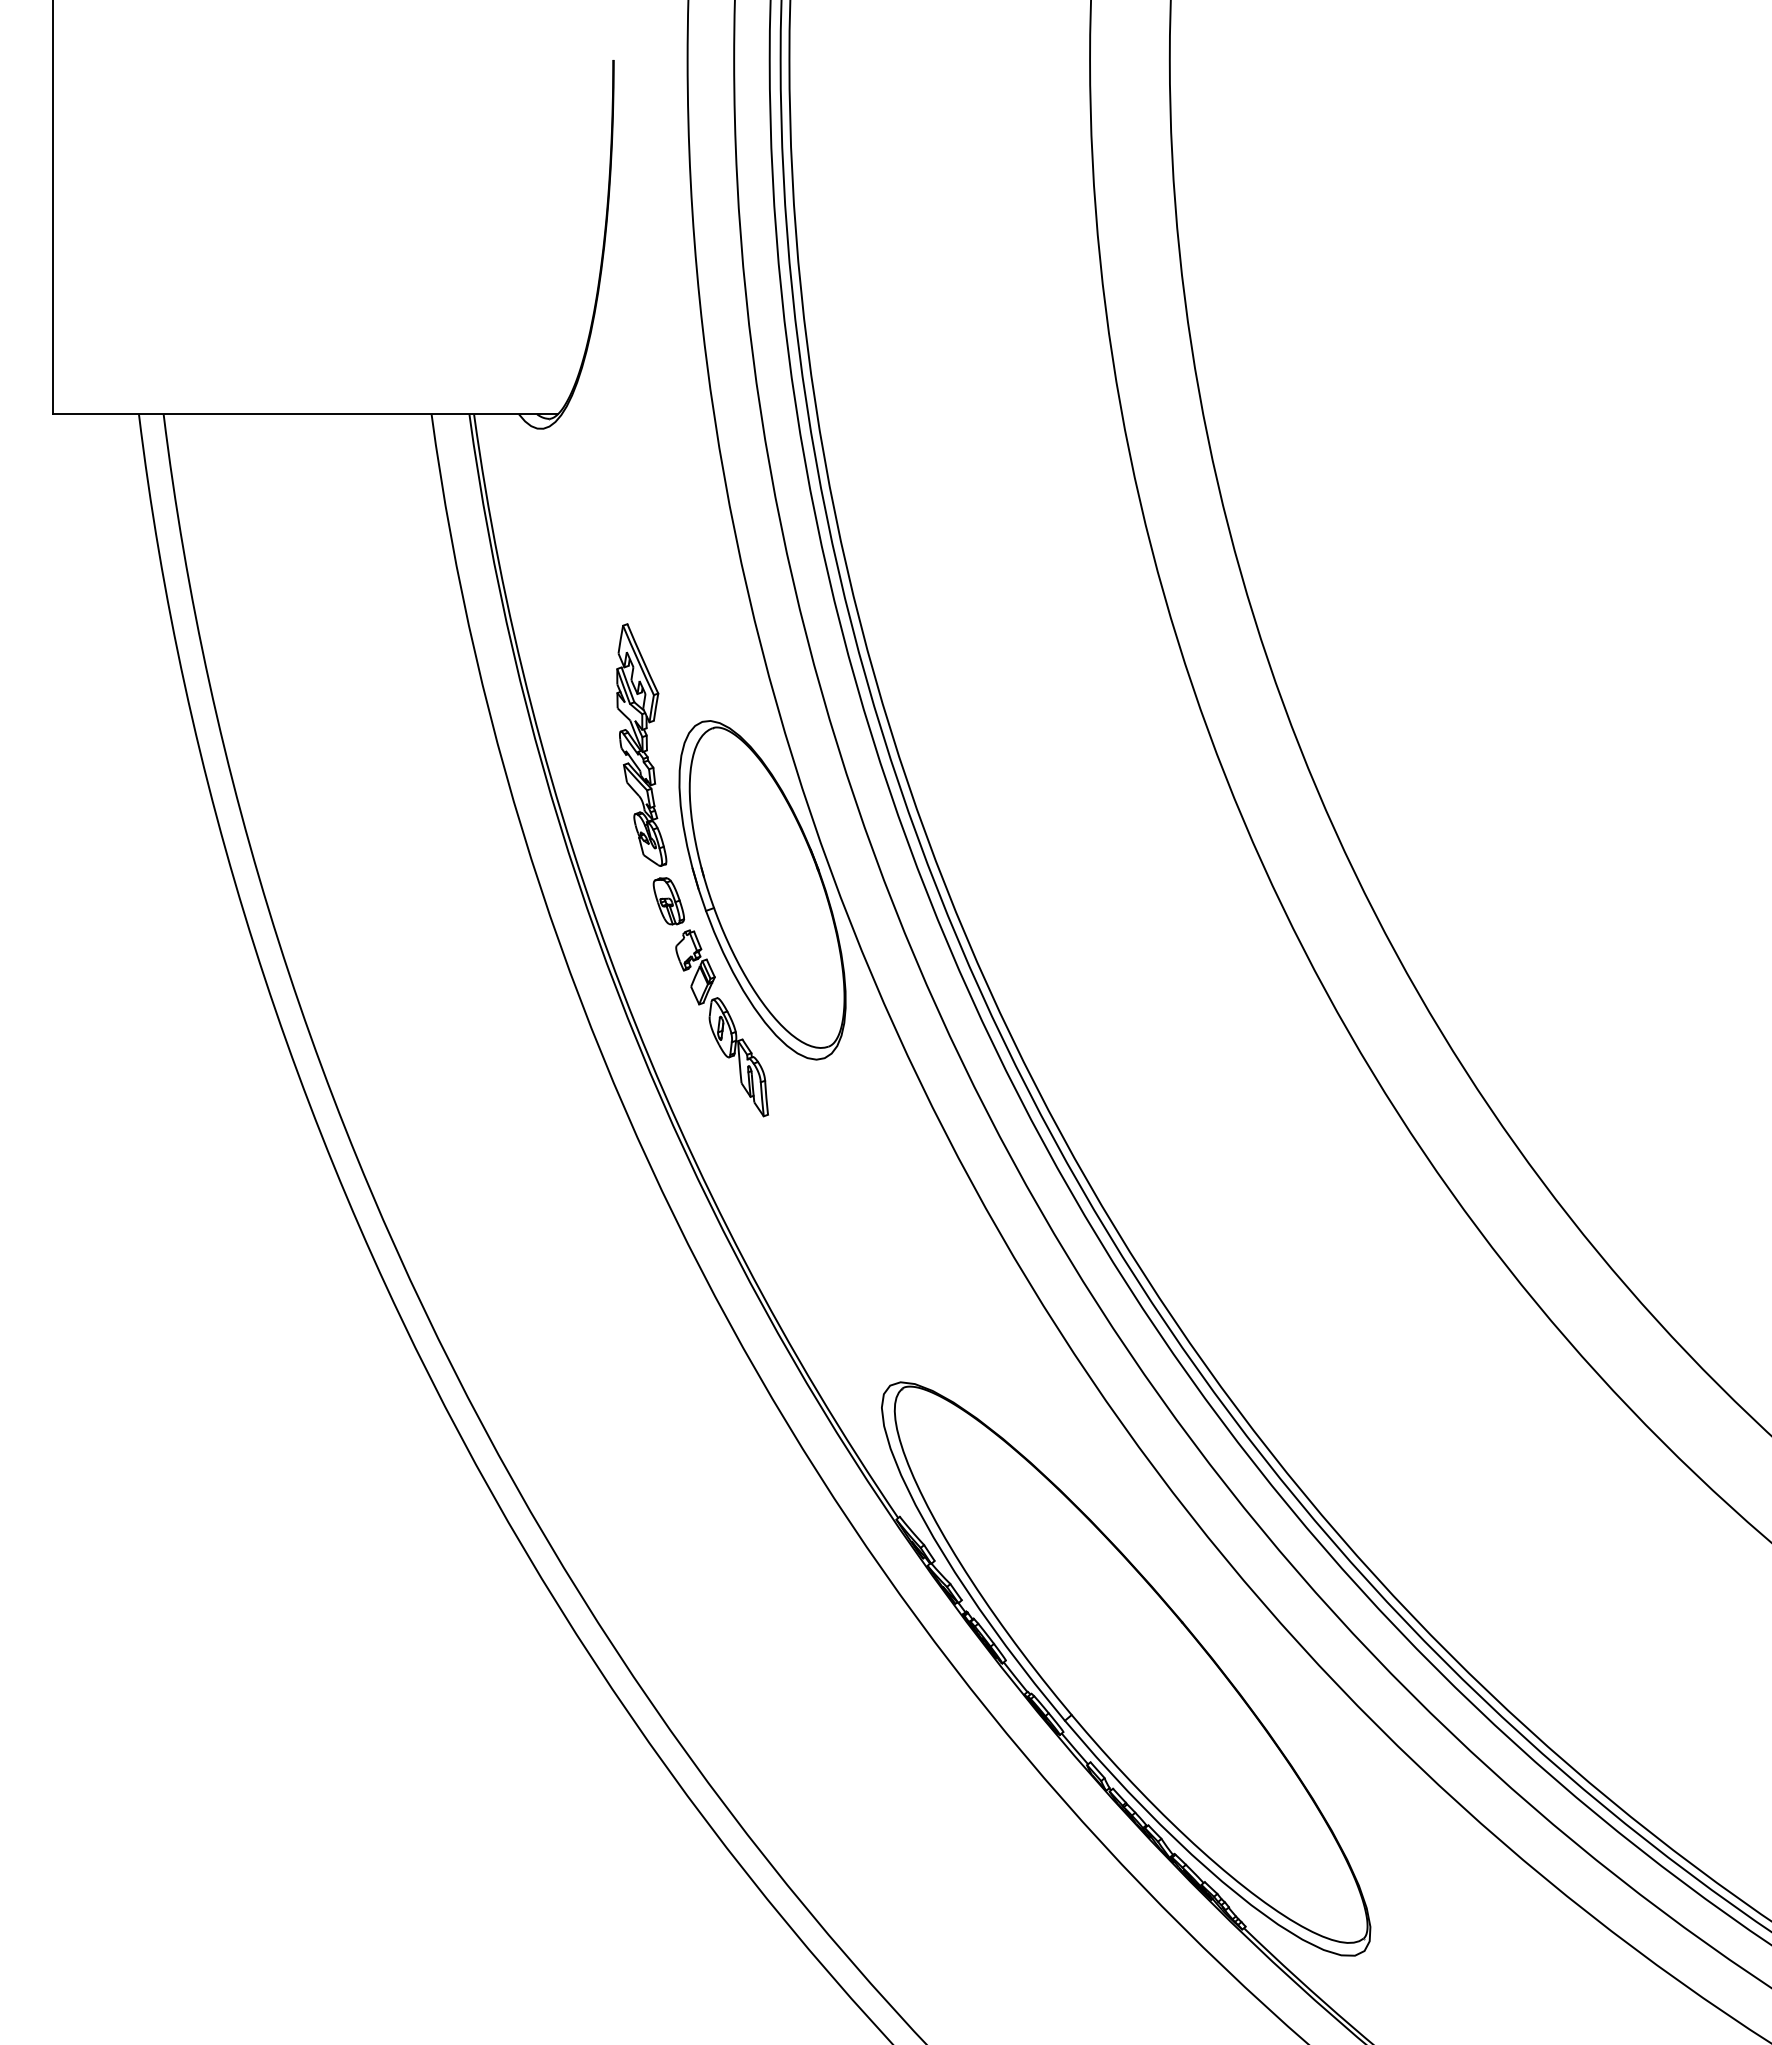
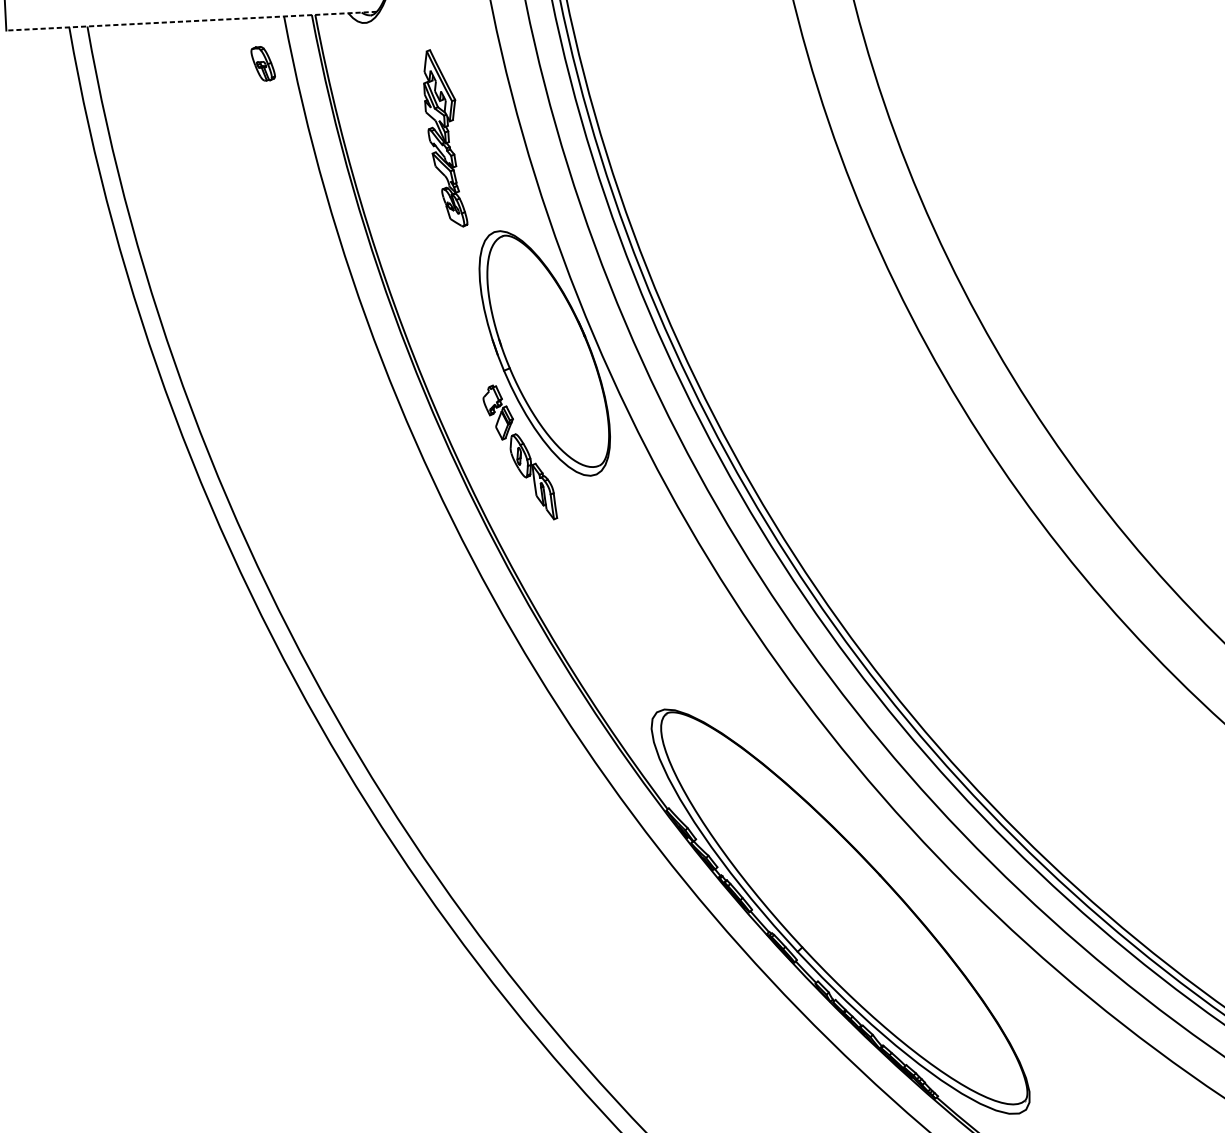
line: (305, 414) -> (191, 21), solid -> dashed
part: (641, 744) -> (444, 137), moved
part: (668, 901) -> (262, 63), moved

